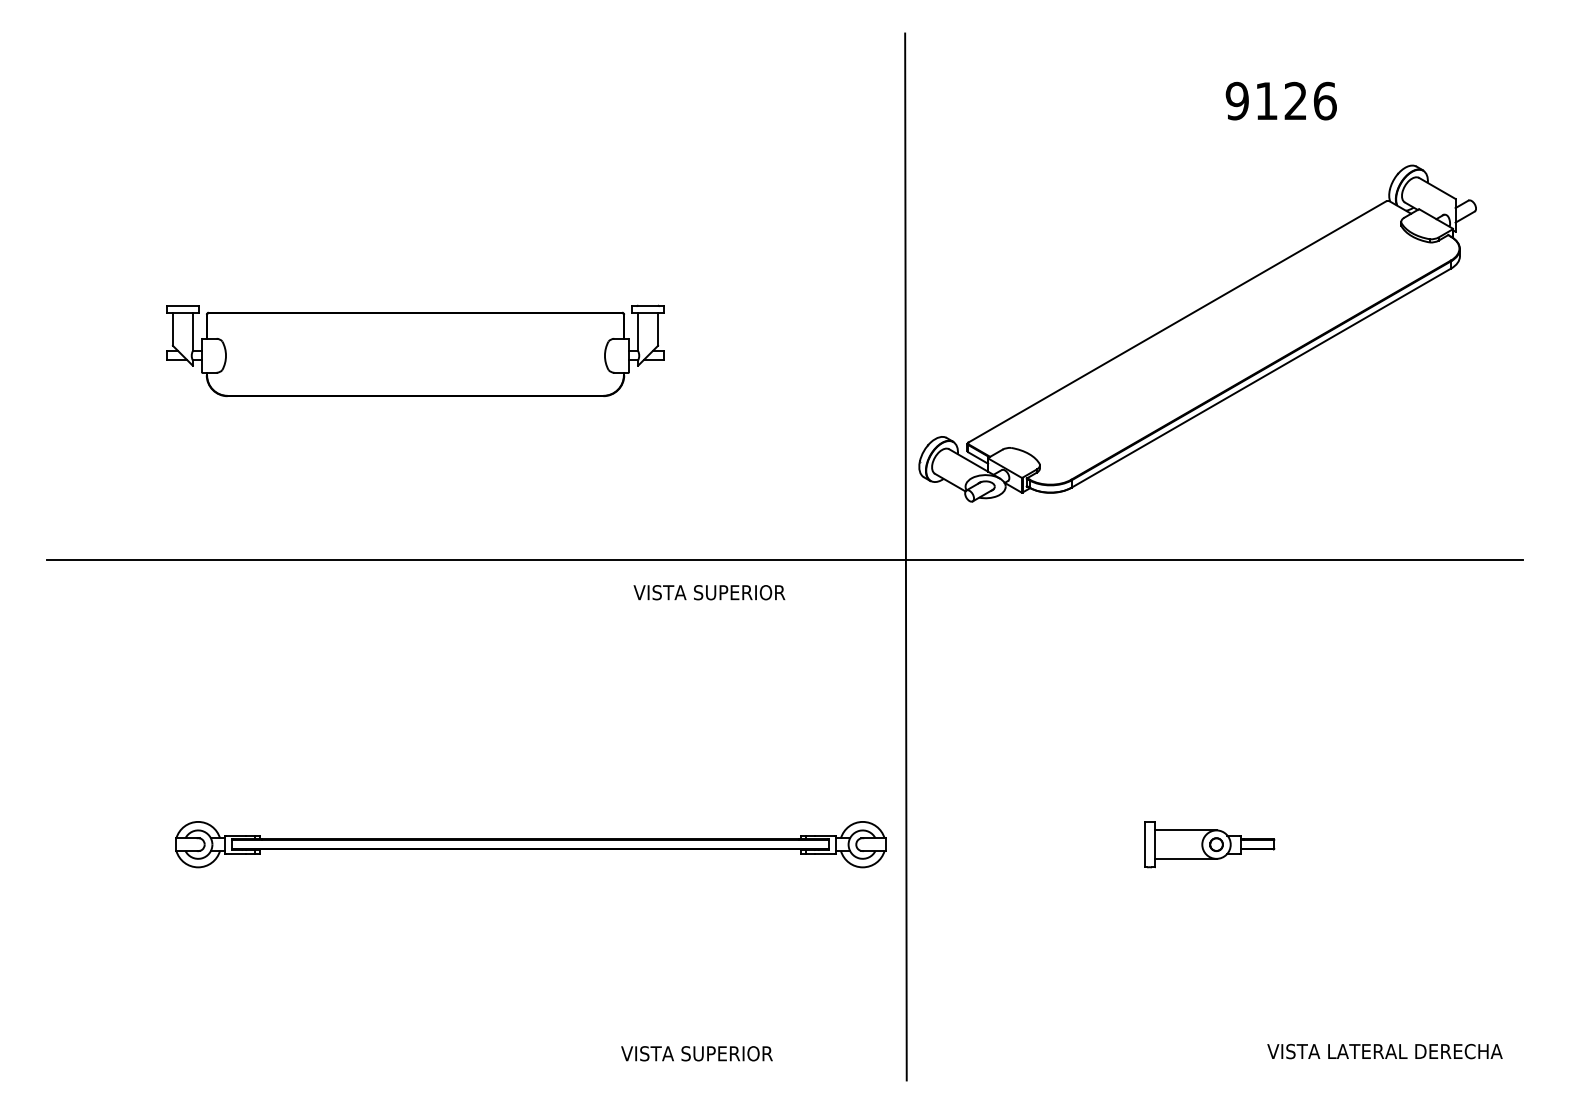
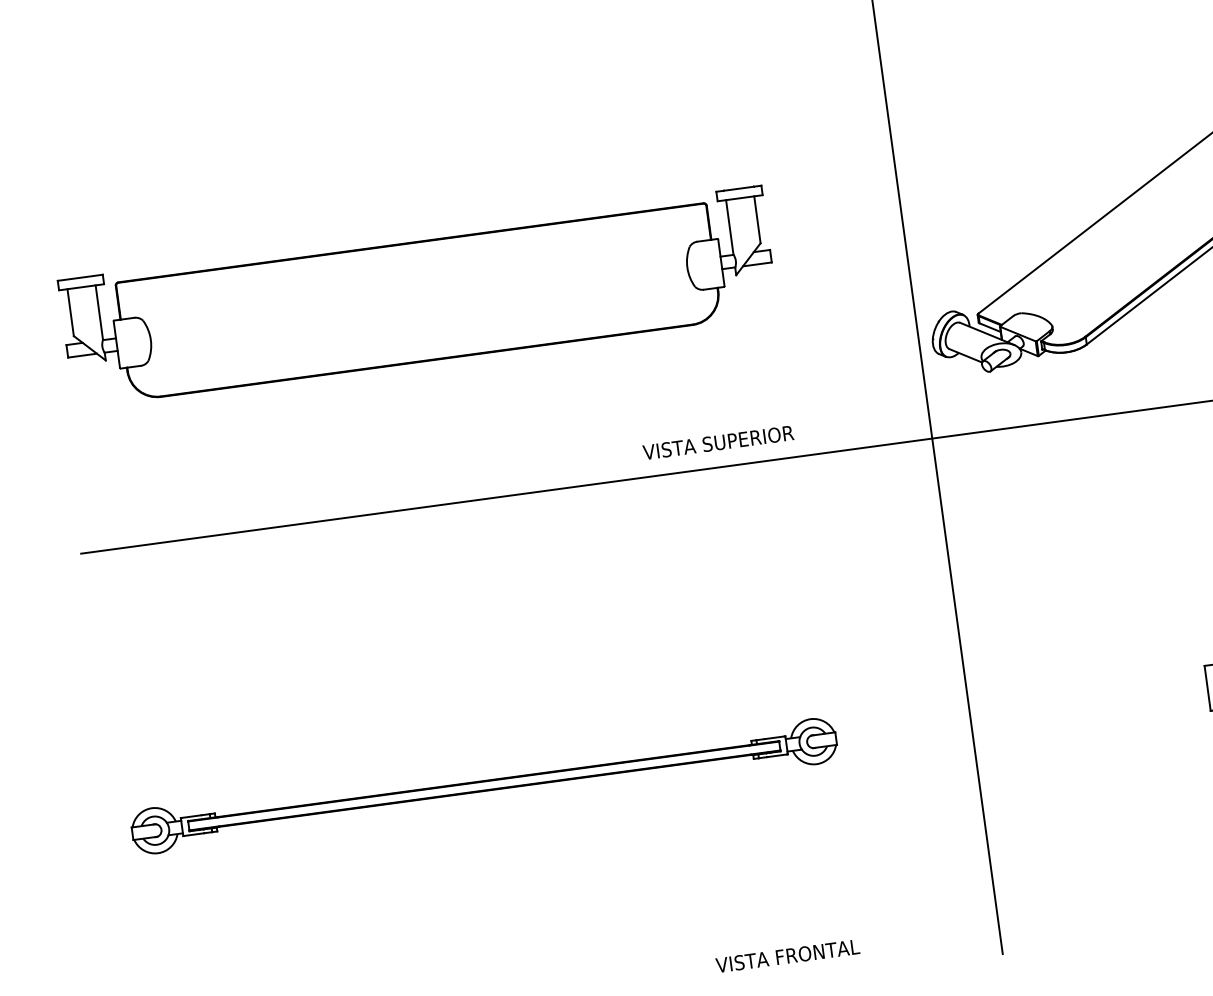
part: (415, 350) -> (418, 296), size x1.43
text: (709, 592) -> (718, 442), moved
part: (530, 844) -> (484, 786), moved
text: (726, 1053) -> (820, 951), VISTA SUPERIOR -> VISTA FRONTAL

